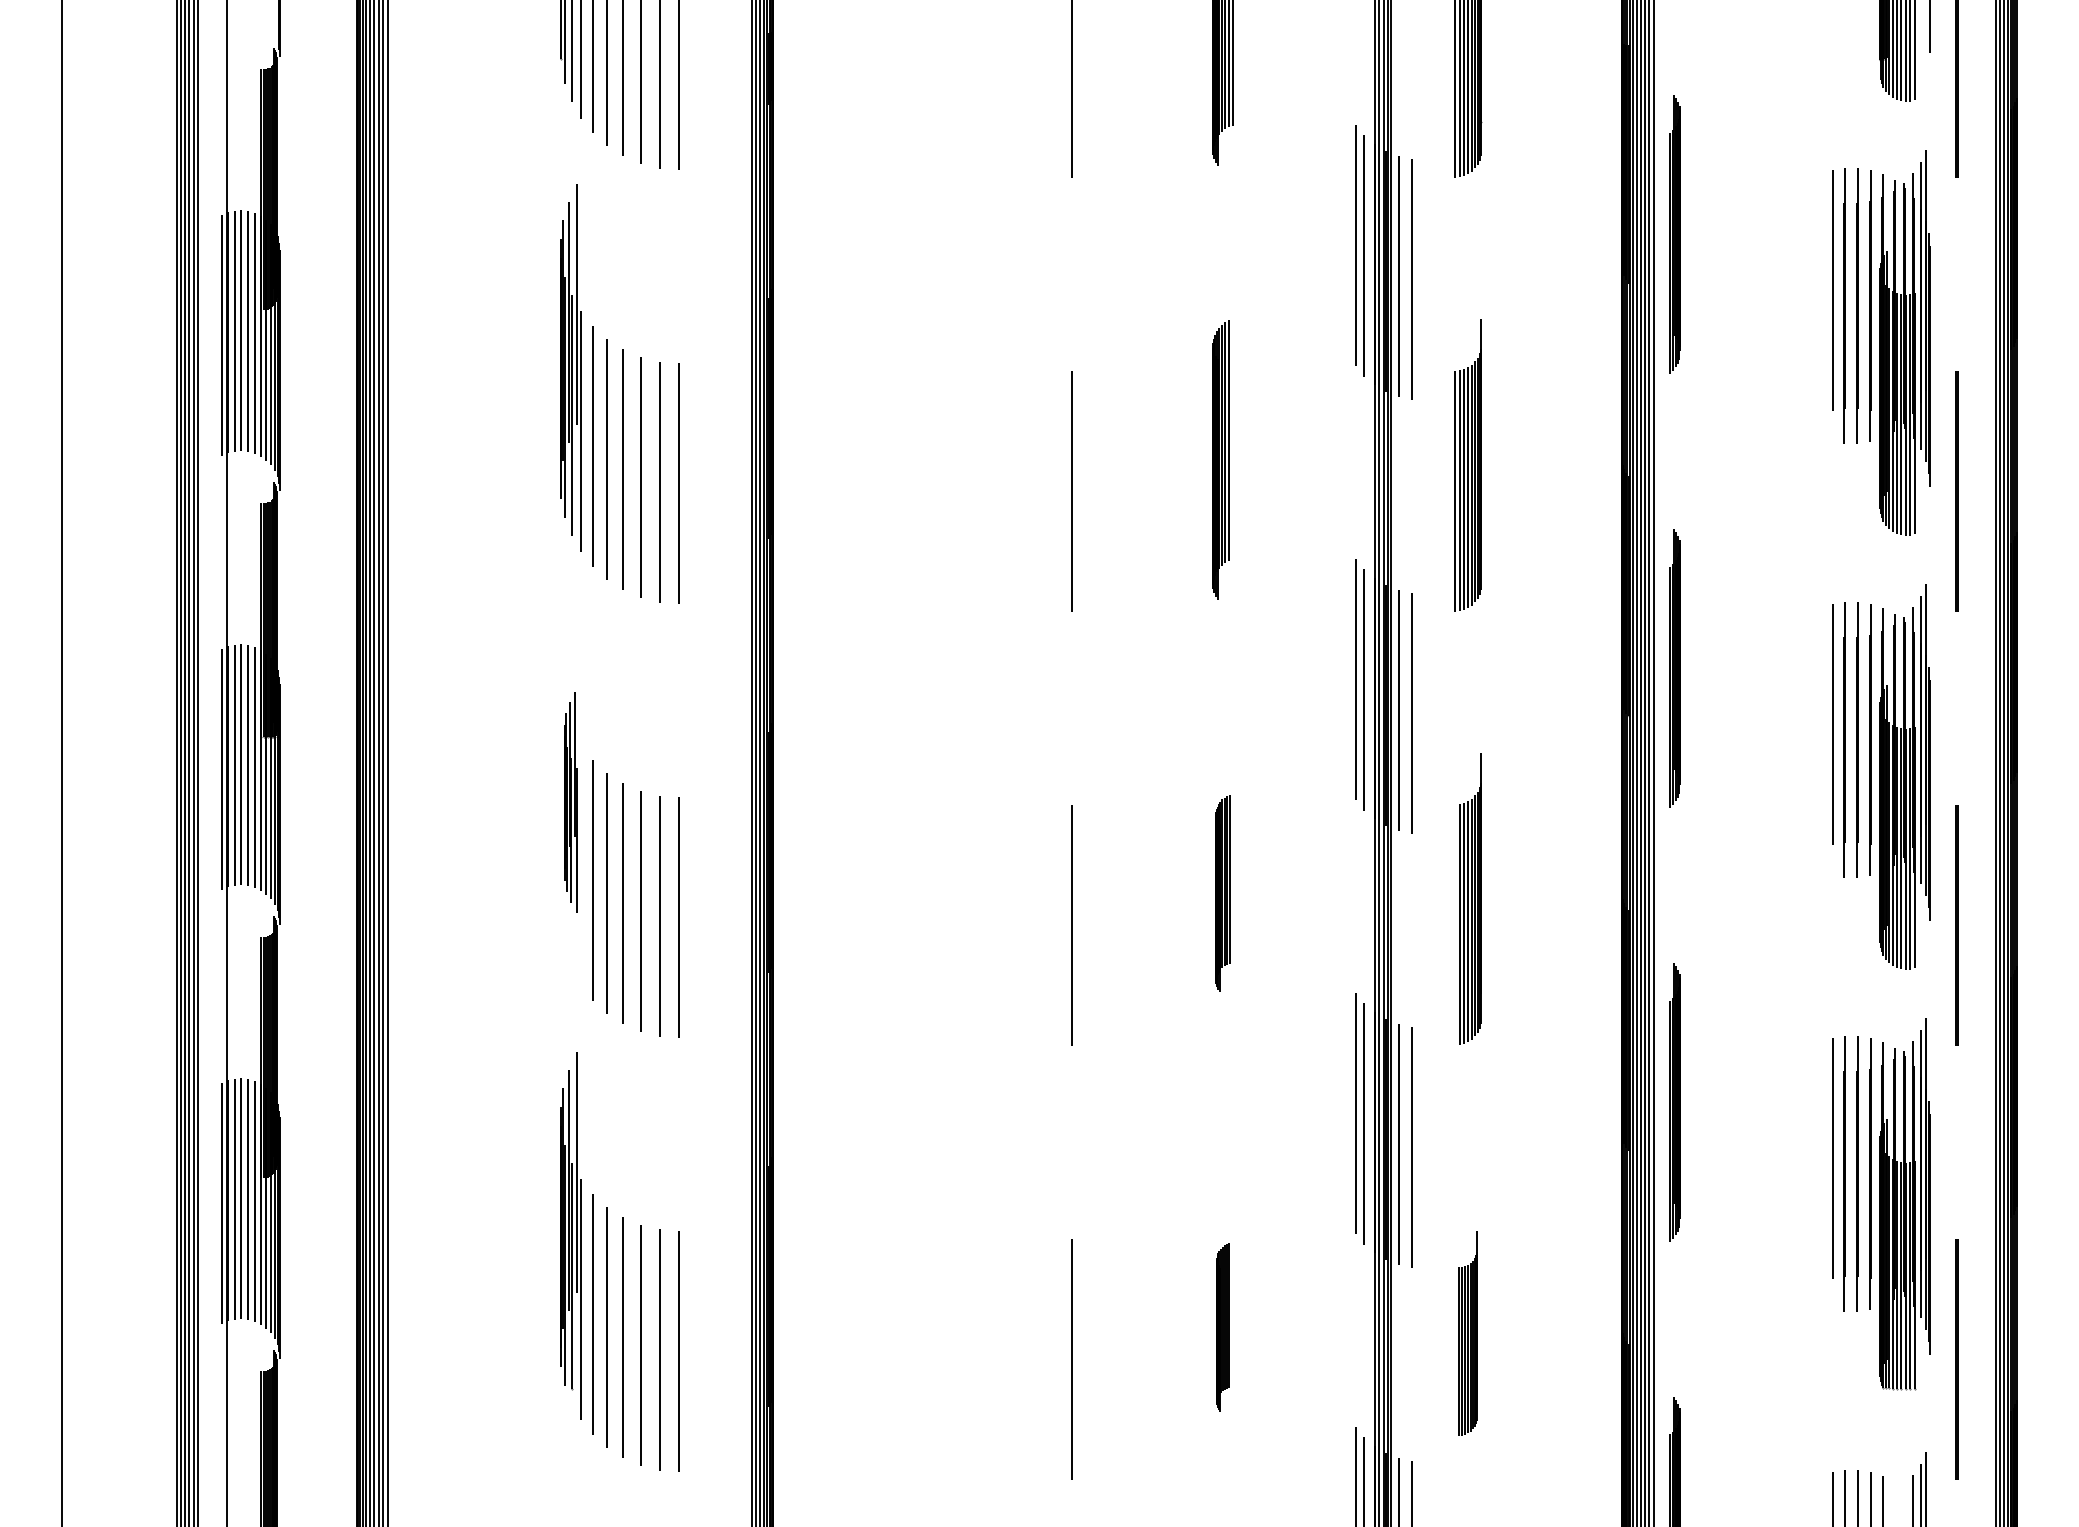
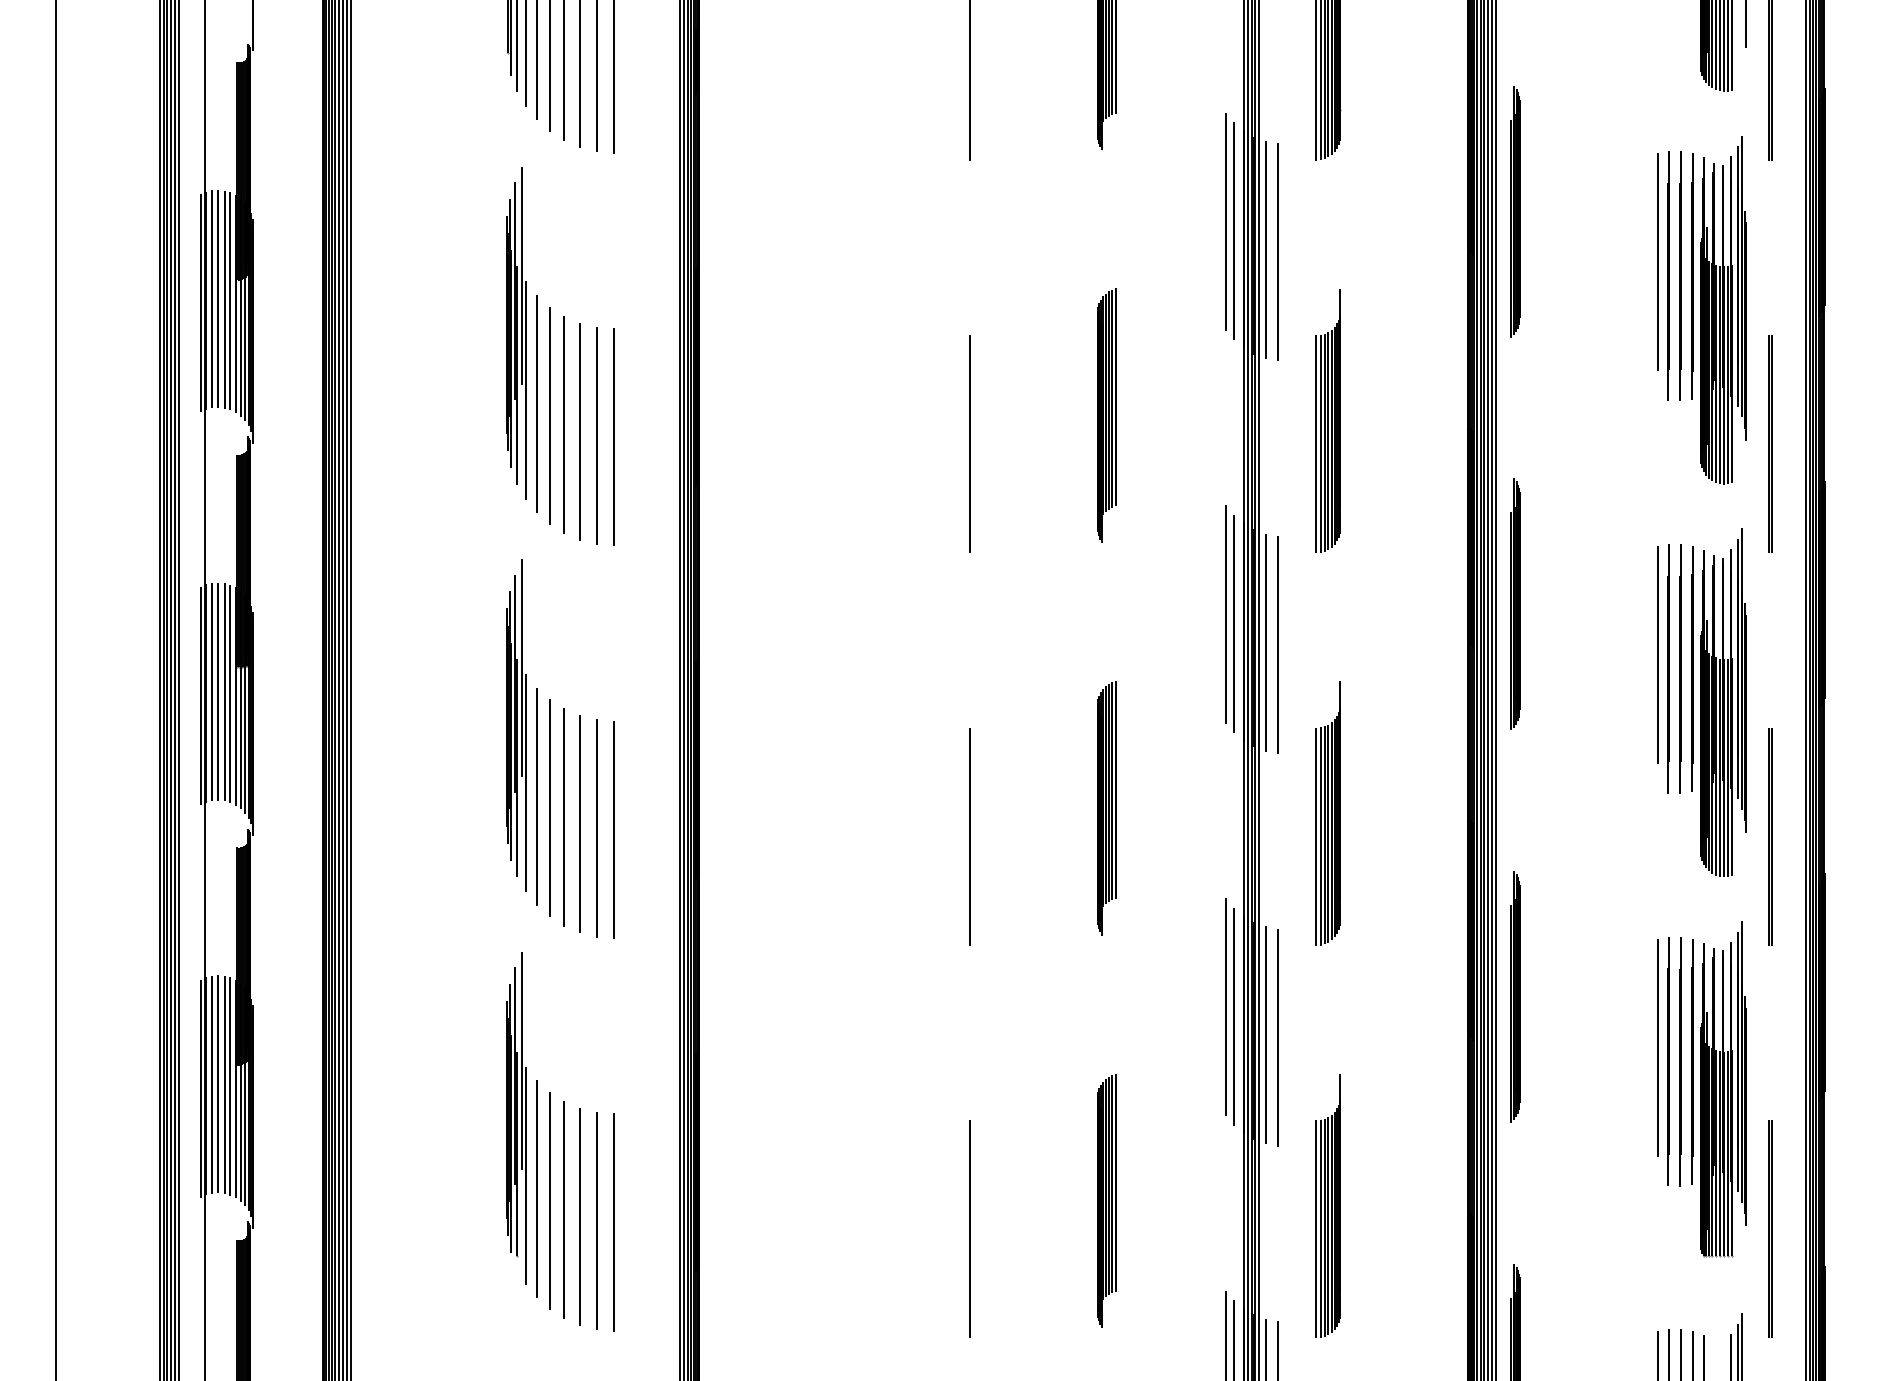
line: (1232, 439) -> (1115, 397), added
part: (570, 802) -> (516, 725), size x1.67
part: (1222, 893) -> (1106, 808), size x1.43
line: (1455, 924) -> (1316, 836), added
part: (1222, 1327) -> (1106, 1200), size x1.67
part: (1467, 1332) -> (1327, 1205), size x1.43

